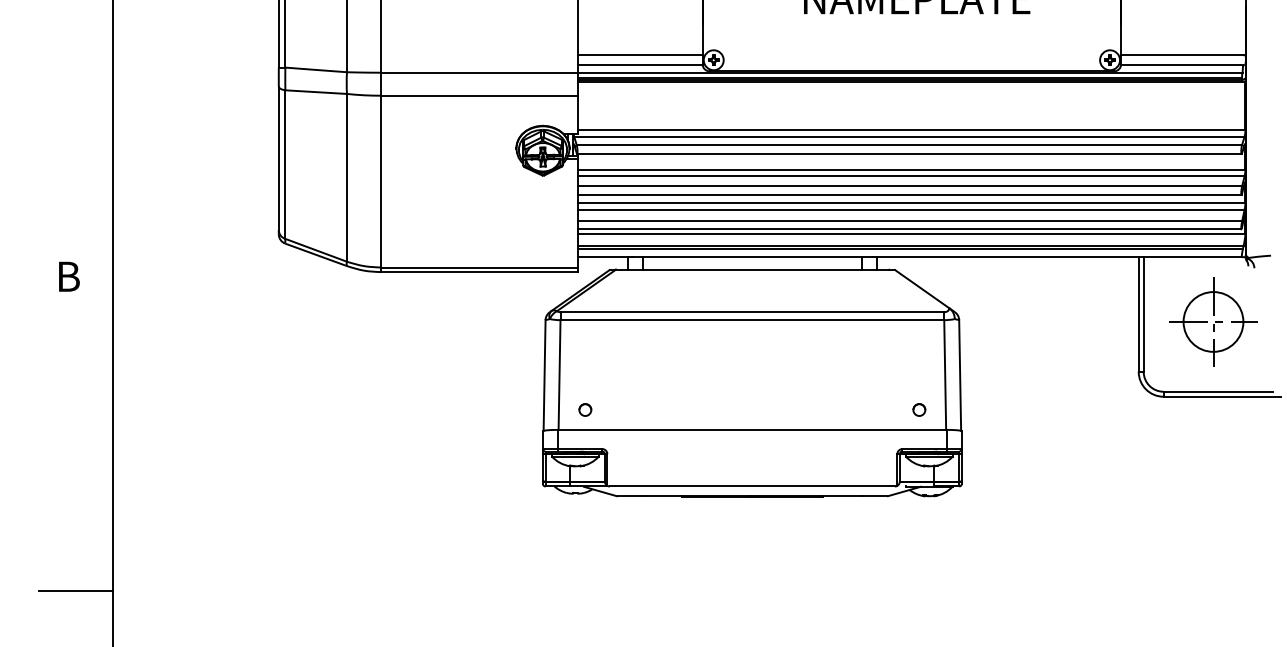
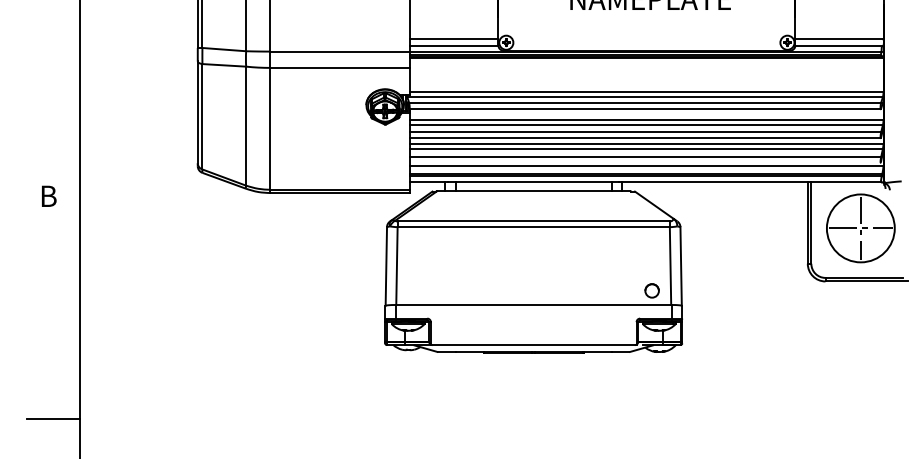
line: (909, 229) -> (645, 162), removed
circle: (1213, 321) -> (860, 228), size x1.6
part: (585, 409) -> (415, 290), removed
part: (919, 409) -> (652, 290), size x1.6

